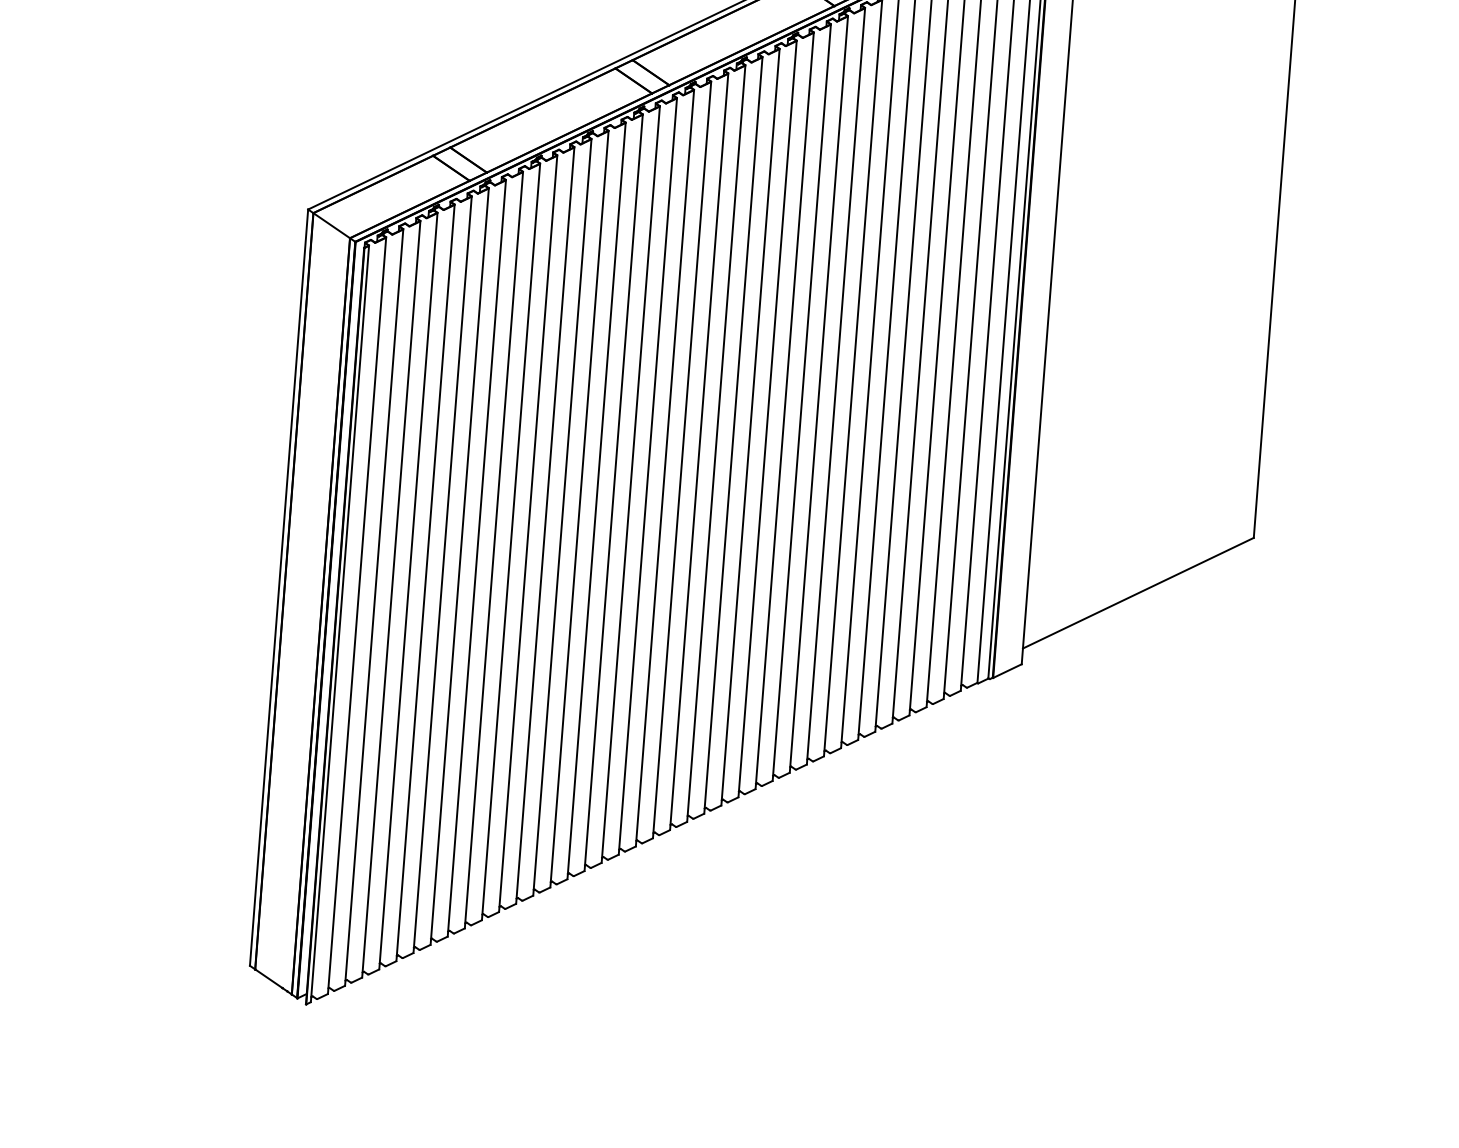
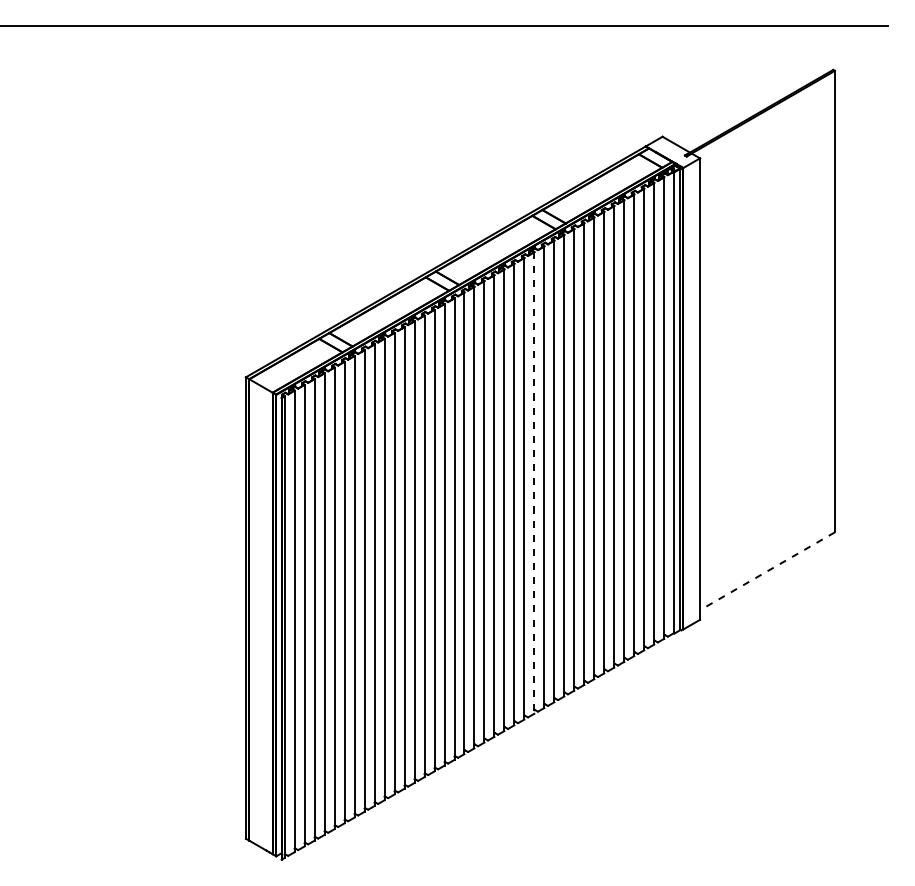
line: (767, 418) -> (534, 482), solid -> dashed
line: (1138, 593) -> (767, 571), solid -> dashed

